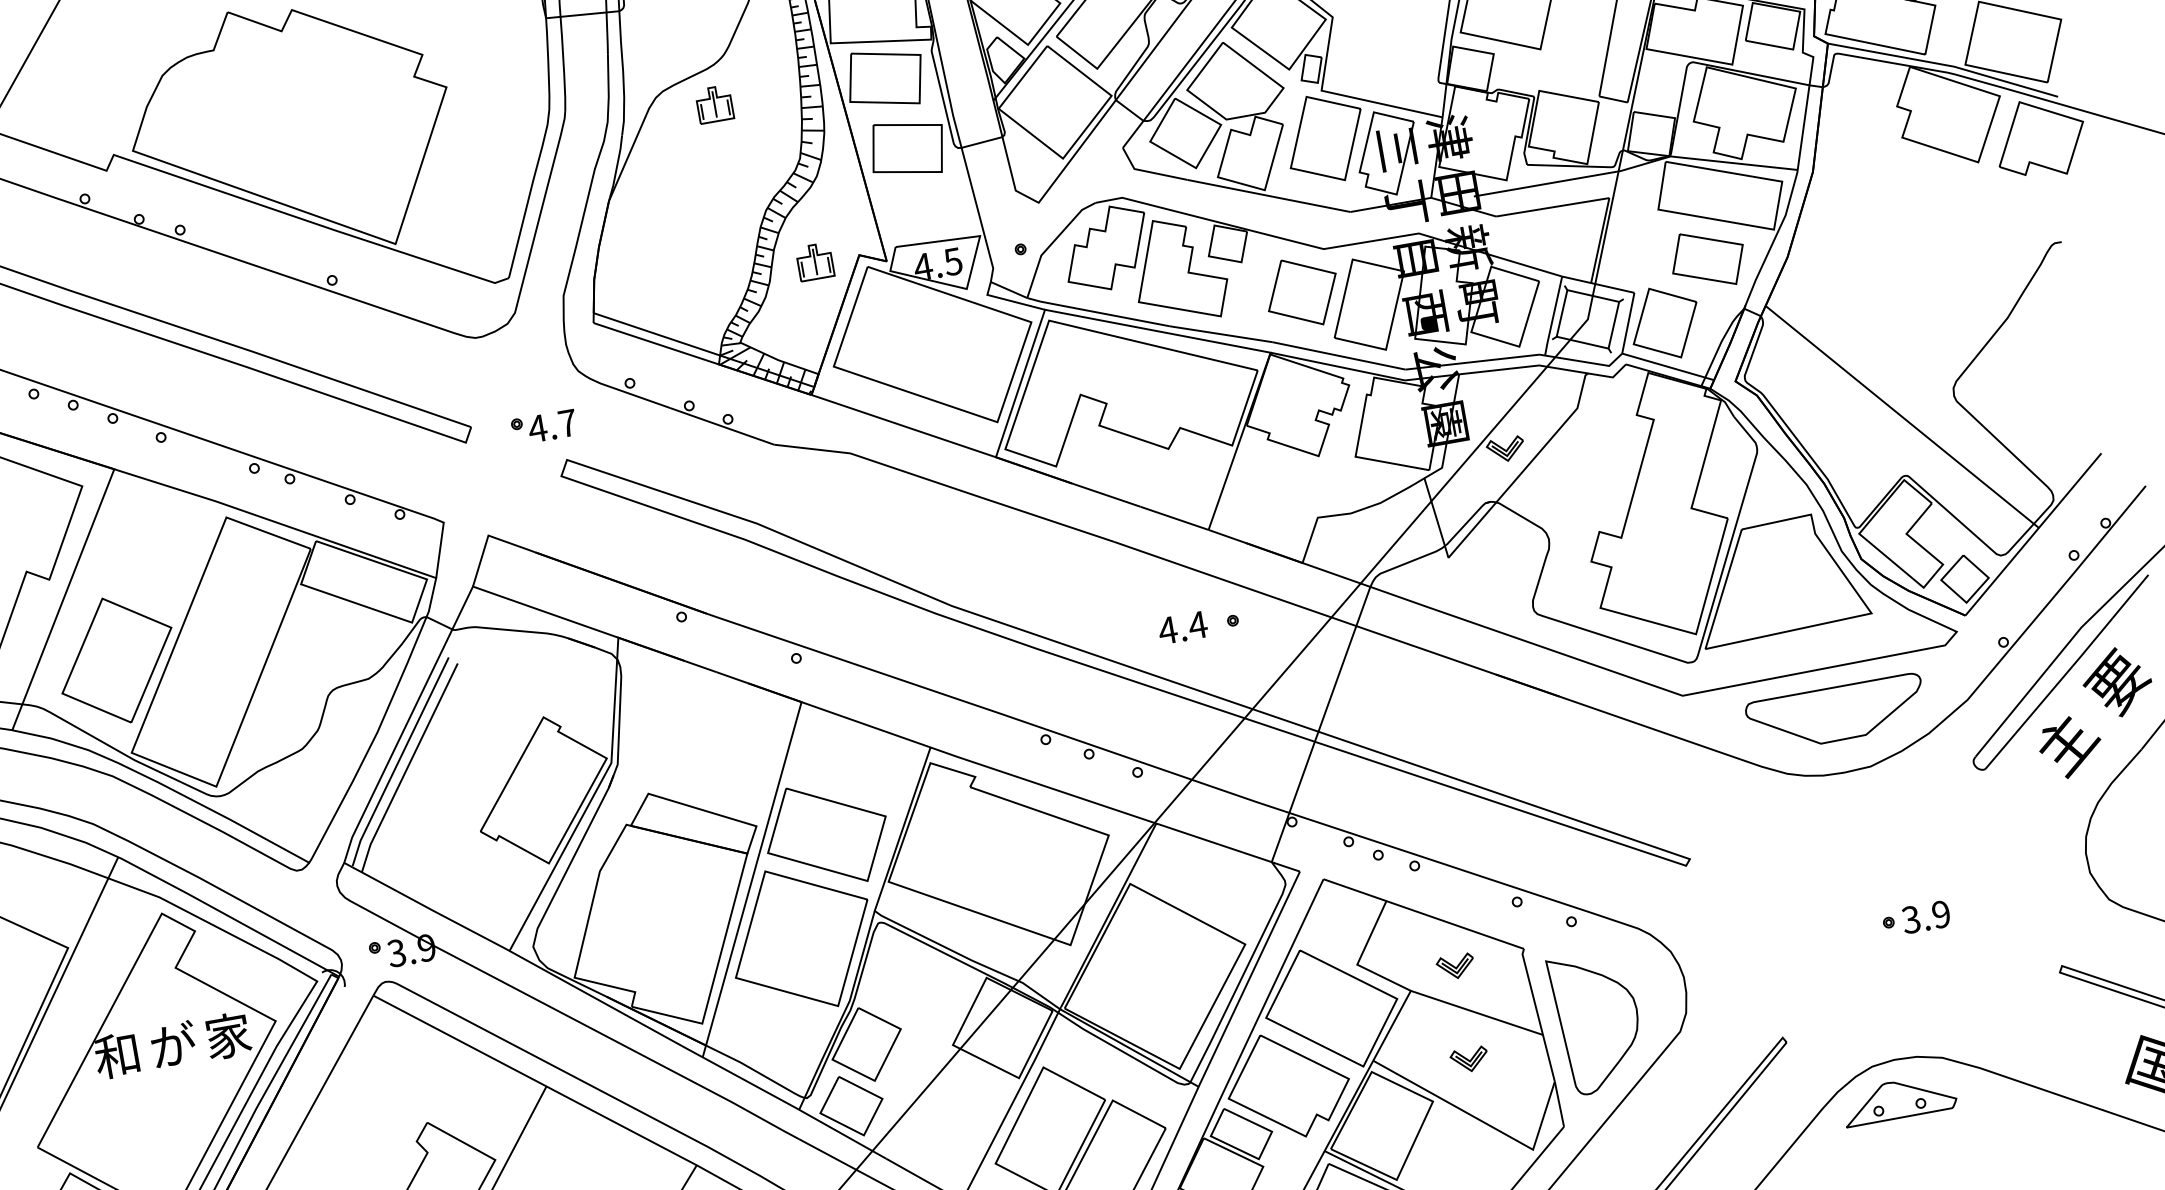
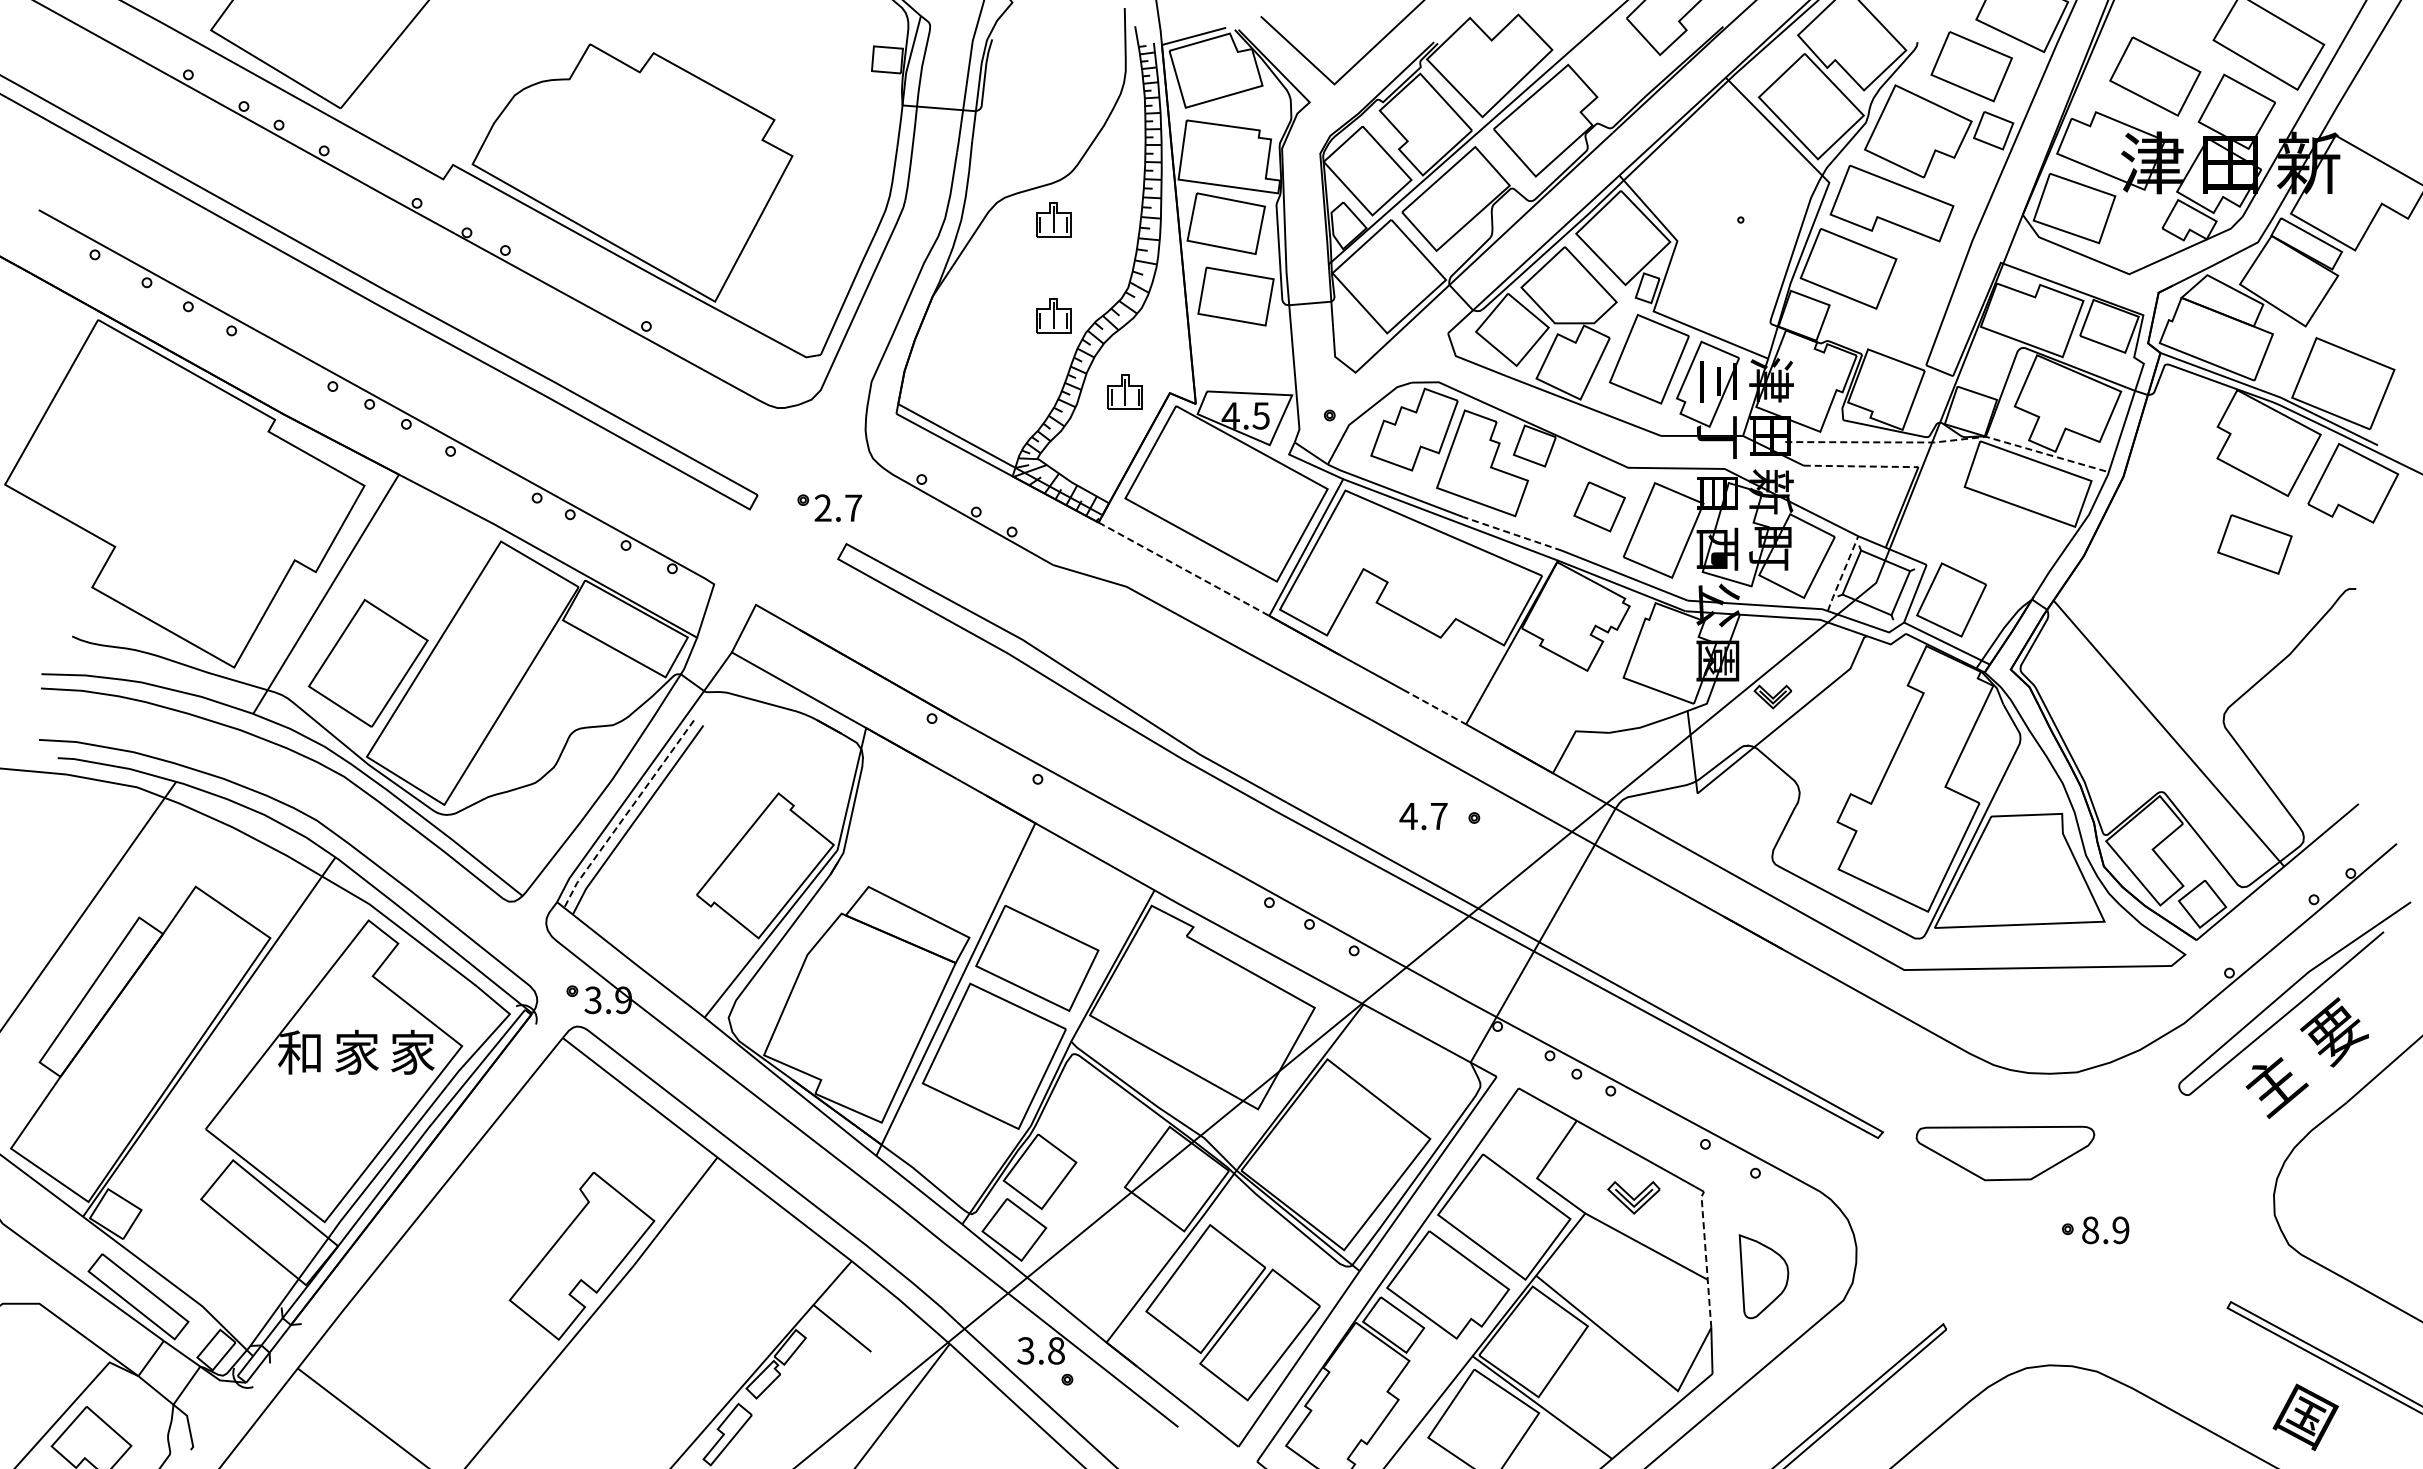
line: (1635, 166) -> (1949, 440), solid -> dashed
part: (731, 198) -> (1053, 315), added
line: (1553, 207) -> (1861, 466), solid -> dashed
part: (1707, 259) -> (2254, 544), moved
part: (1302, 292) -> (1599, 506), size x0.7
line: (1553, 314) -> (1843, 572), solid -> dashed
line: (1221, 333) -> (1512, 533), solid -> dashed
line: (903, 426) -> (1183, 569), solid -> dashed
text: (537, 428) -> (822, 507), 4.7 -> 2.7
line: (1174, 518) -> (1434, 707), solid -> dashed
text: (1197, 625) -> (1438, 816), 4.4 -> 4.7
part: (1836, 713) -> (2005, 1153), moved
line: (398, 761) -> (628, 811), solid -> dashed
text: (1911, 919) -> (2090, 1230), 3.9 -> 8.9
part: (1455, 966) -> (1633, 1197), size x1.4
line: (1538, 1015) -> (1706, 1259), solid -> dashed
part: (1597, 1022) -> (1763, 1276), size x0.6
text: (173, 1044) -> (357, 1051), が -> 家
part: (1468, 1059) -> (1630, 1291), removed
part: (1899, 1099) -> (2047, 1405), removed

